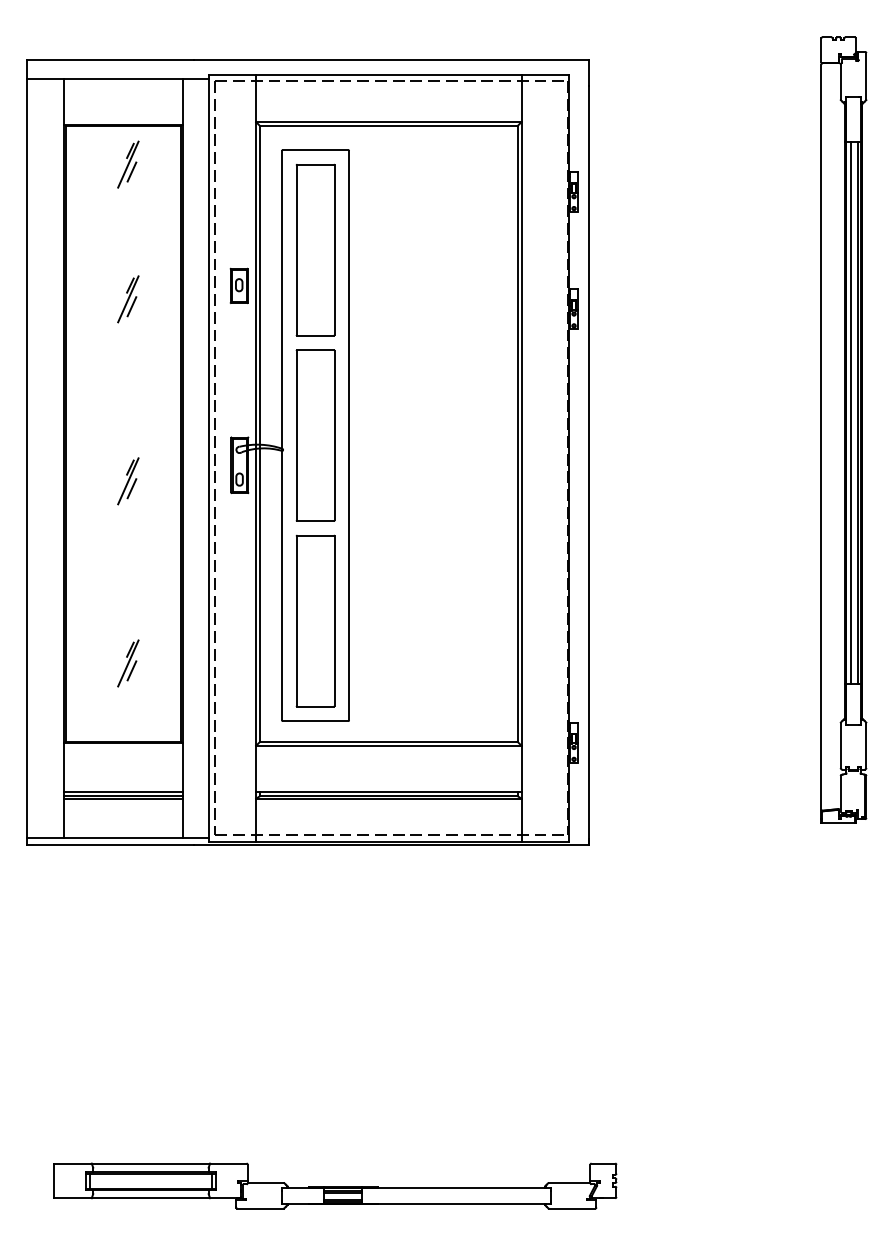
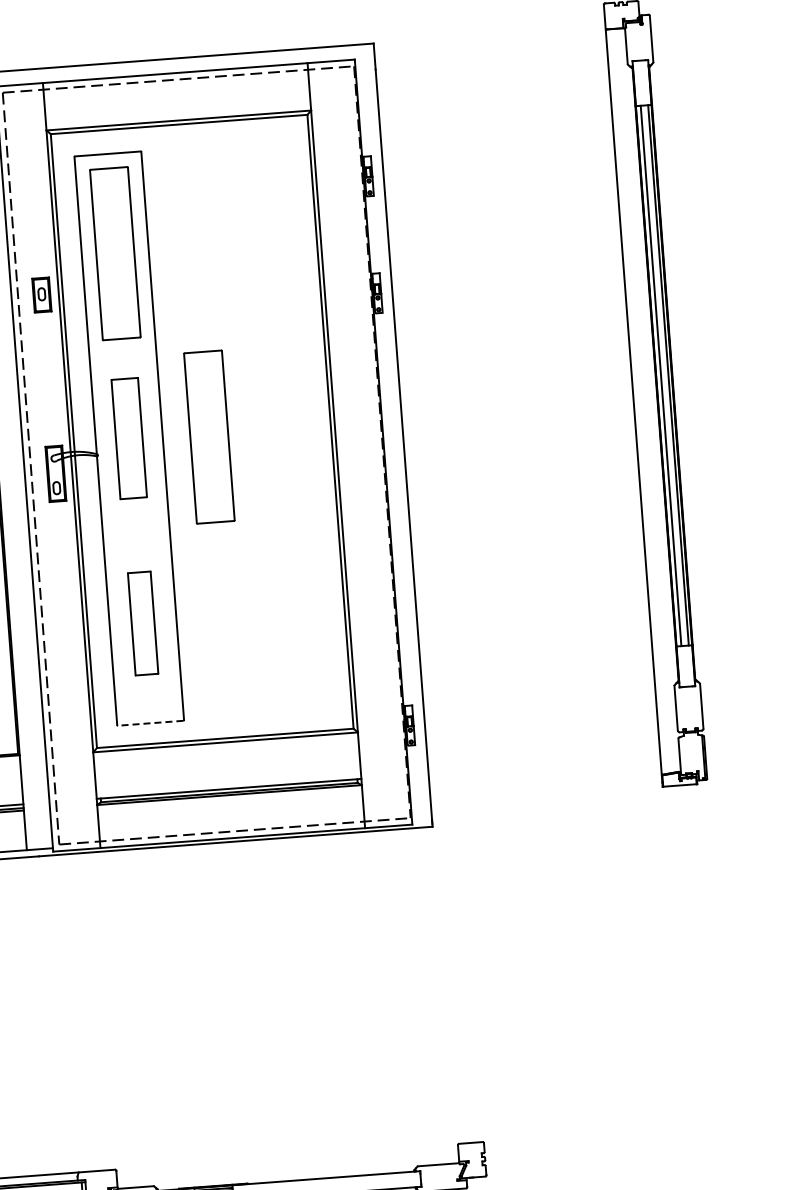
part: (315, 435) -> (129, 438), size x0.7
part: (395, 439) -> (209, 436), added
part: (315, 620) -> (143, 622), size x0.6
line: (315, 721) -> (150, 723), solid -> dashed

